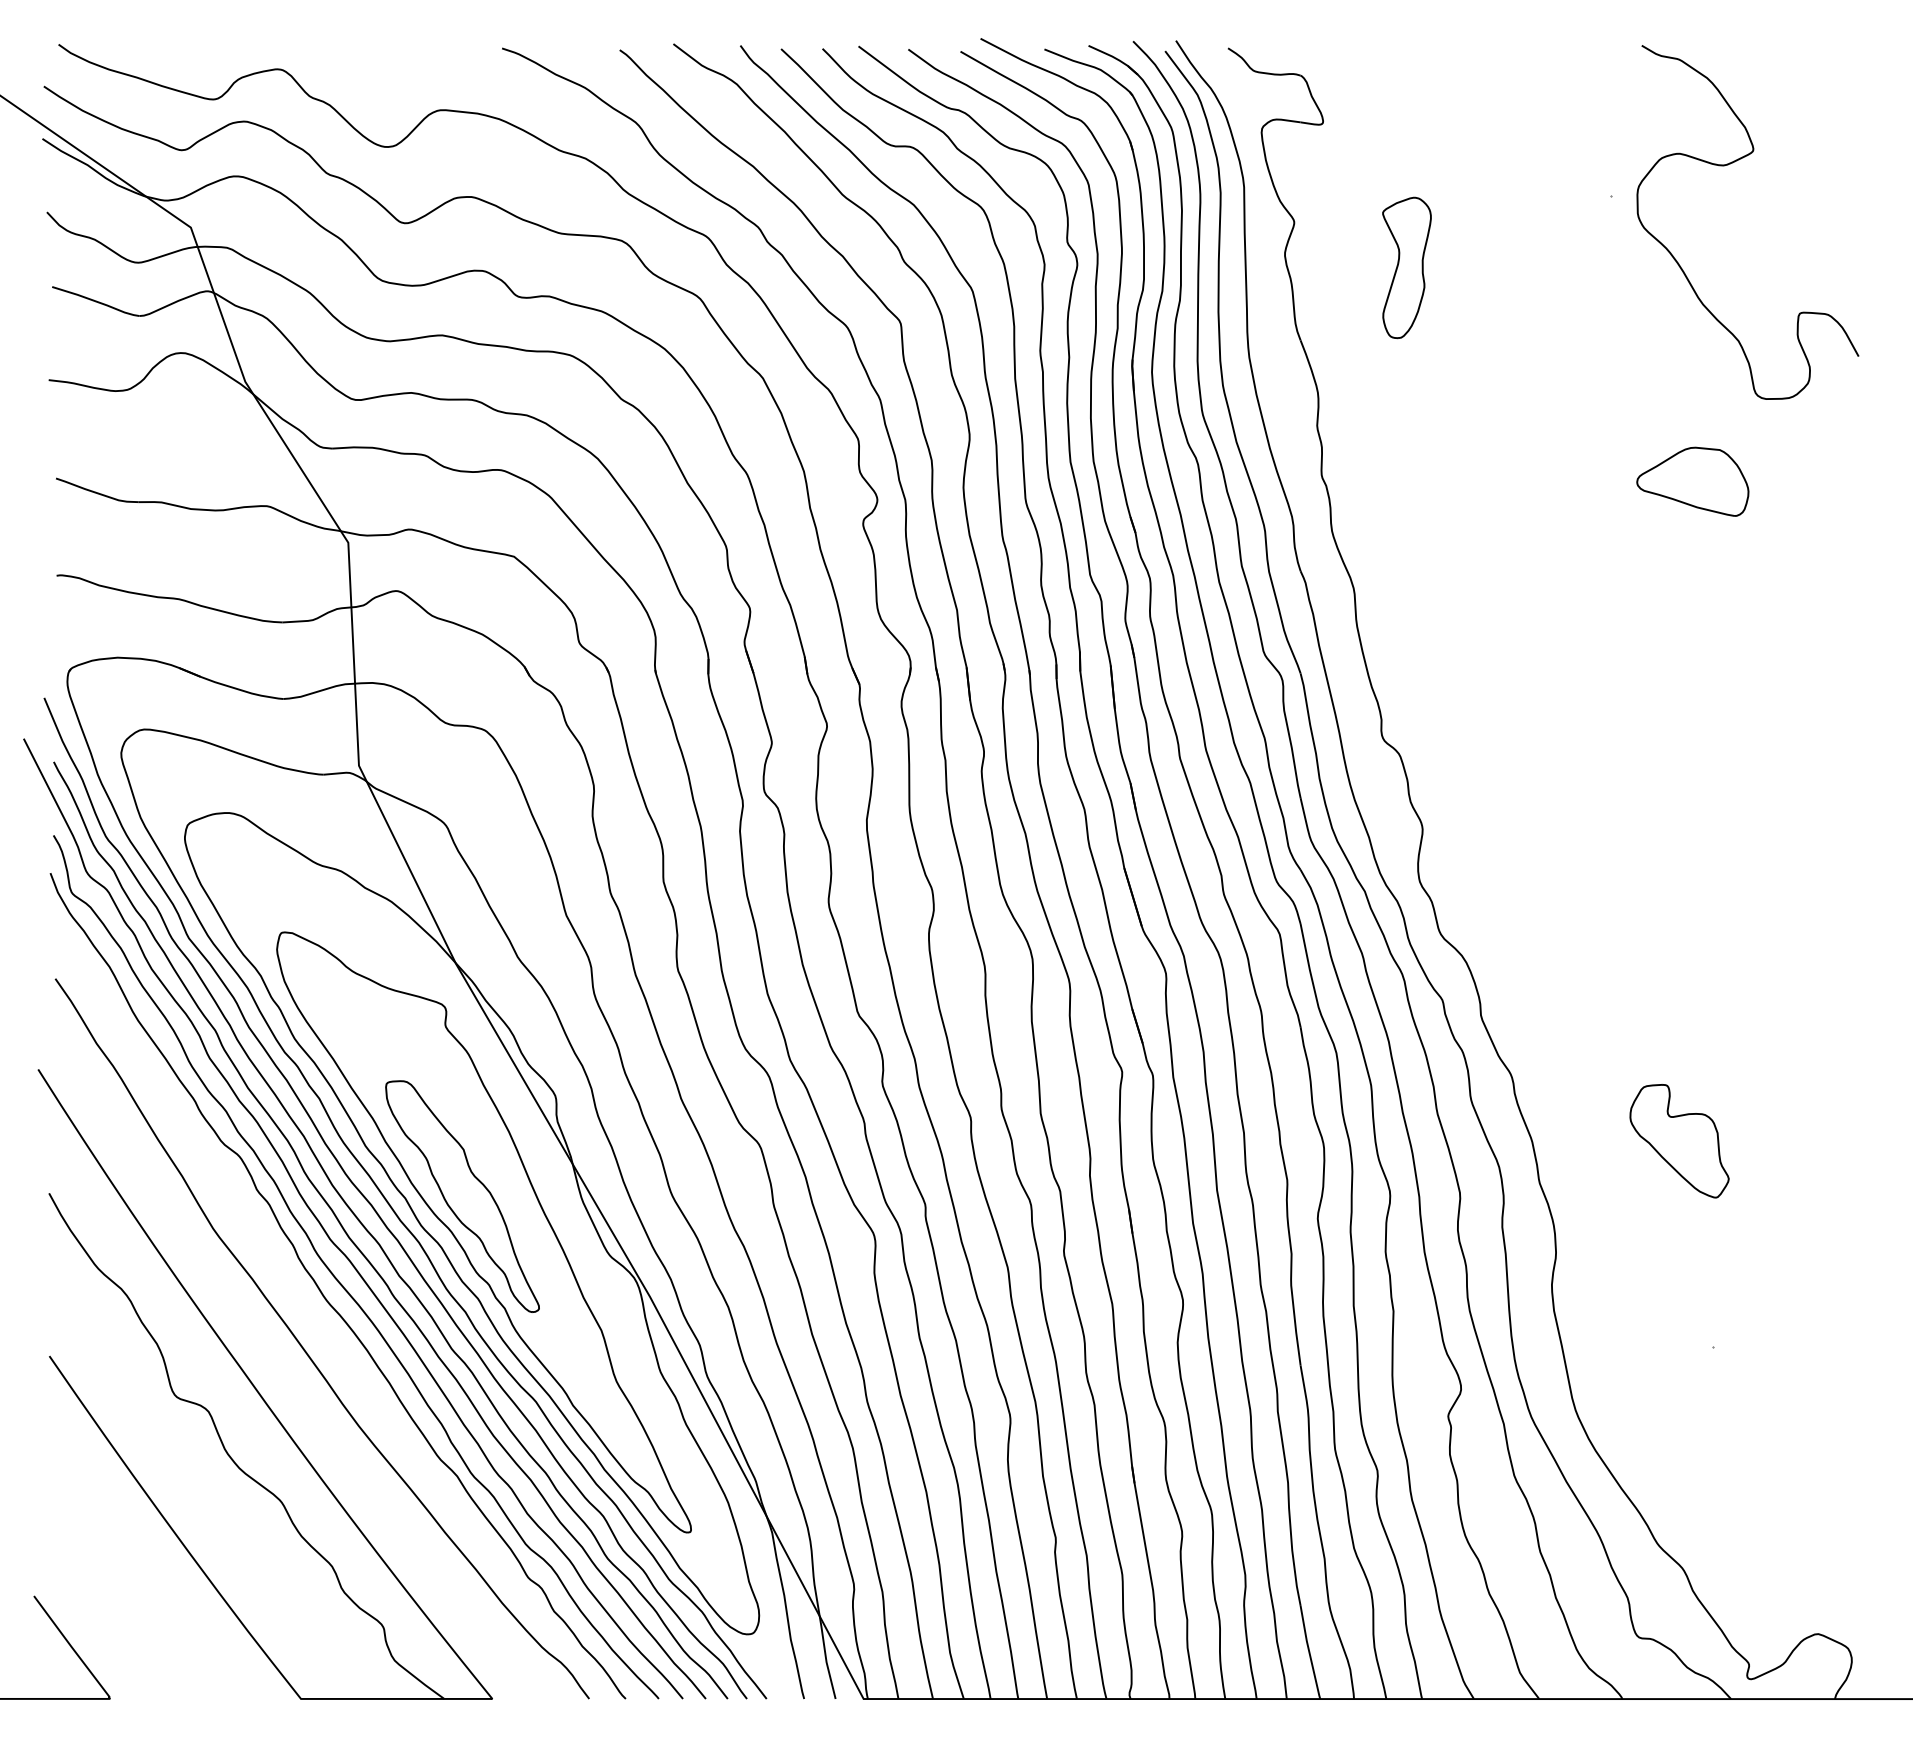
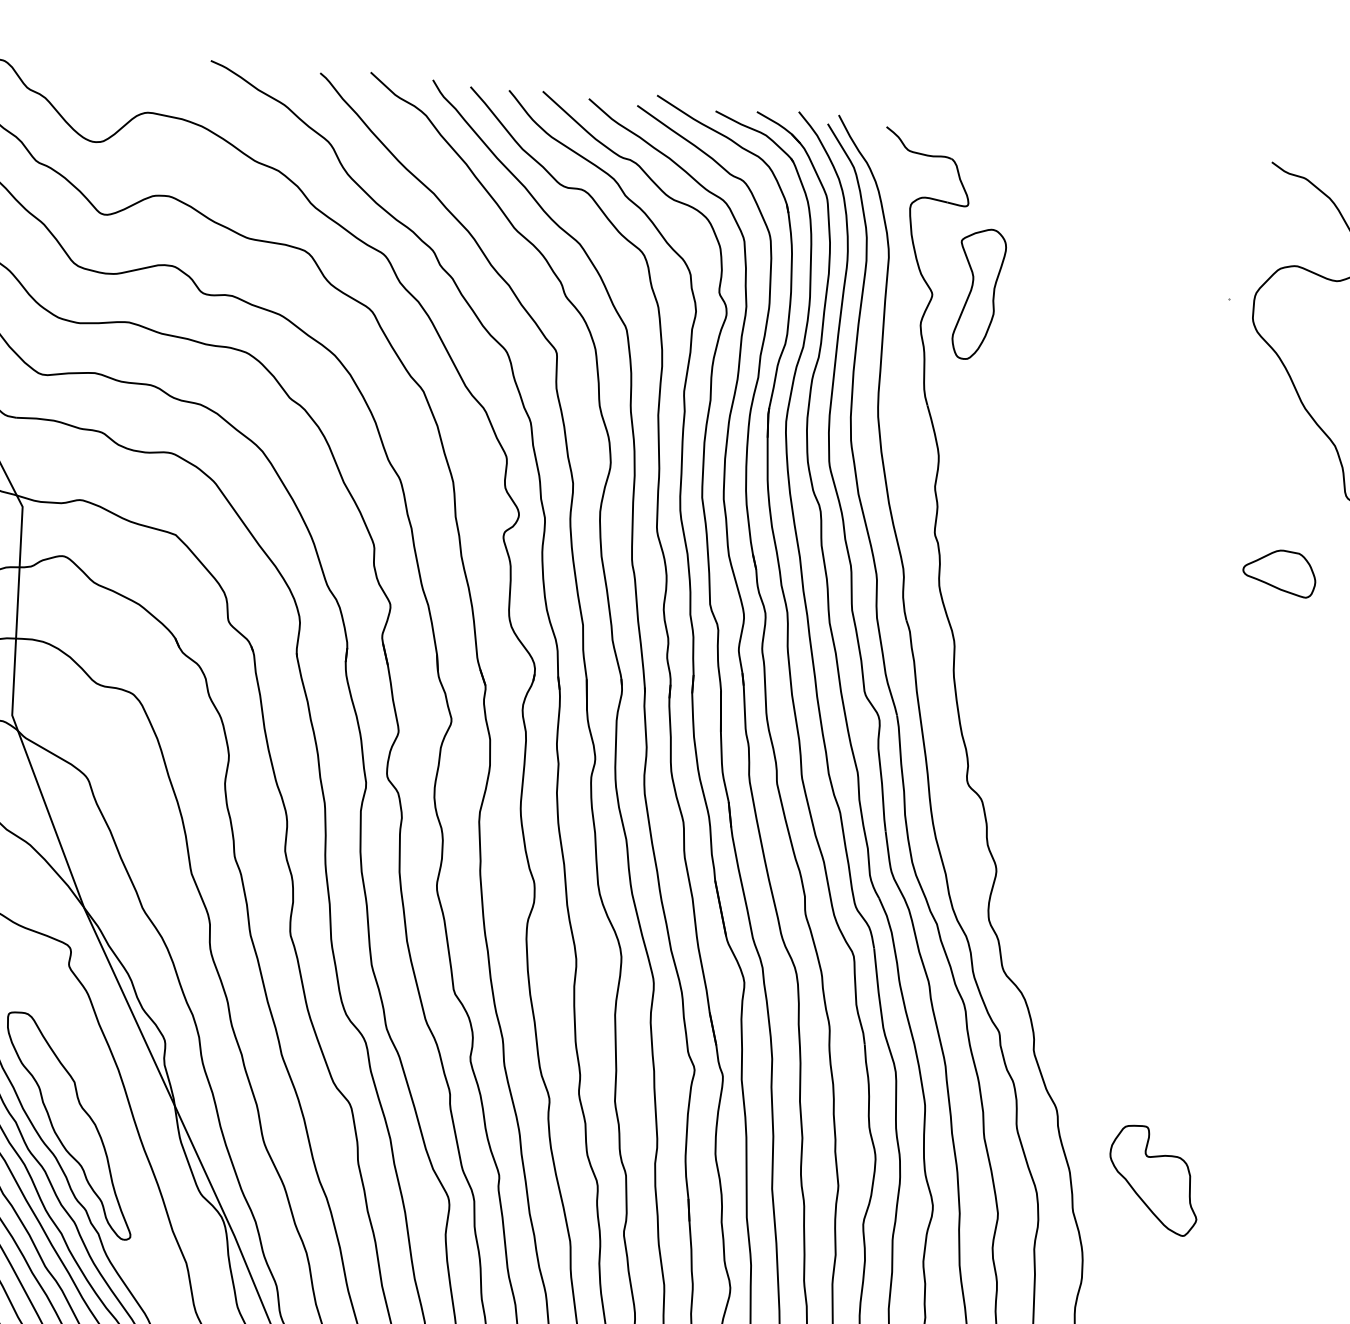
part: (1406, 267) -> (978, 294), moved
part: (1692, 481) -> (1279, 572), size x0.7
part: (1679, 1141) -> (1153, 1180), moved

